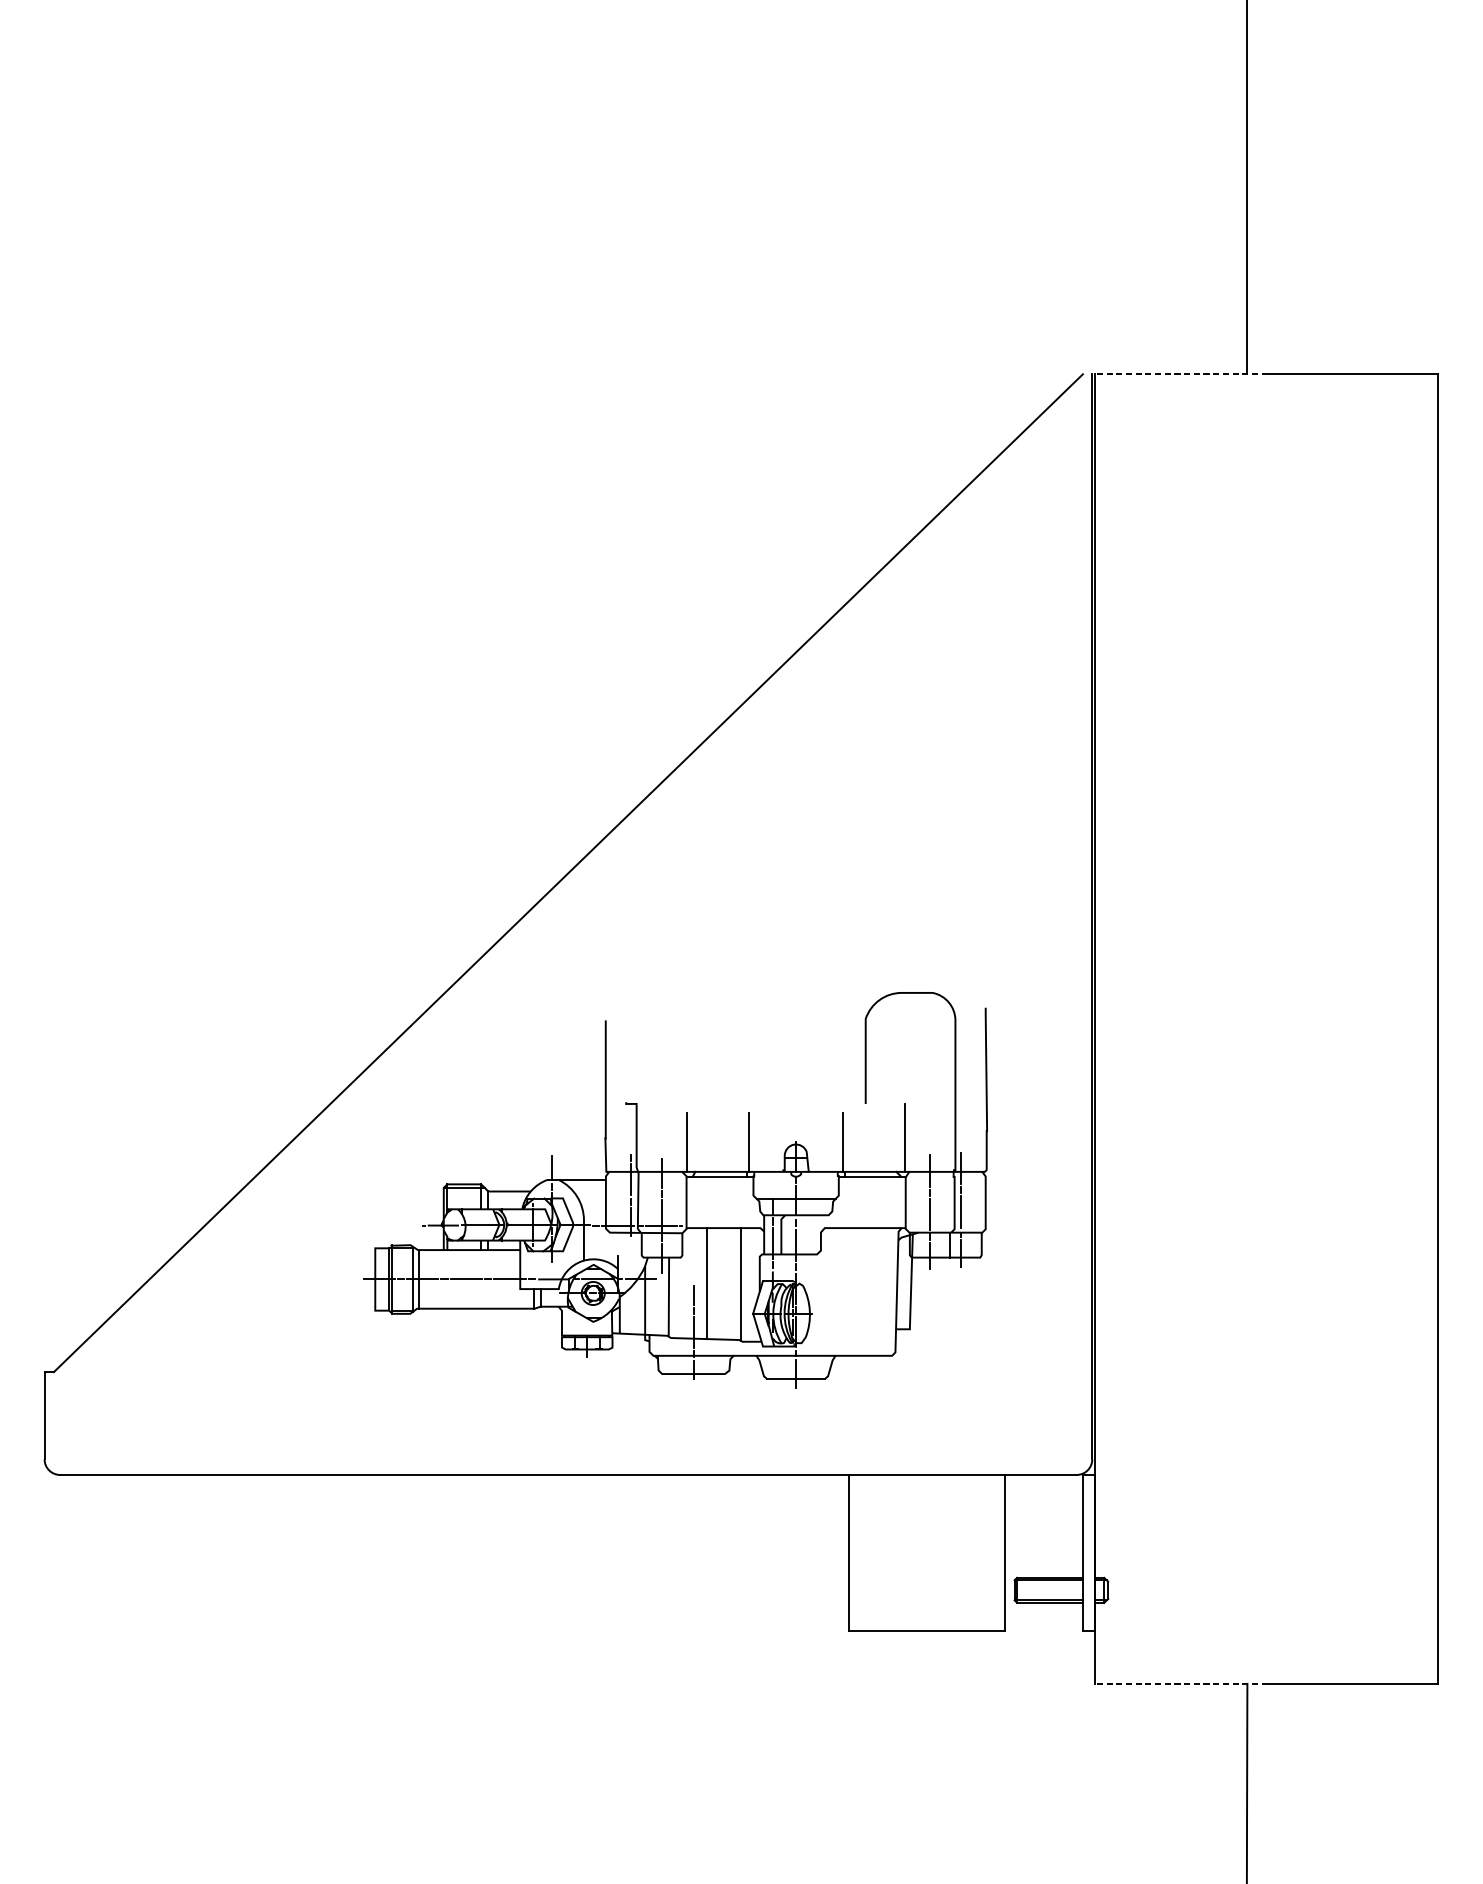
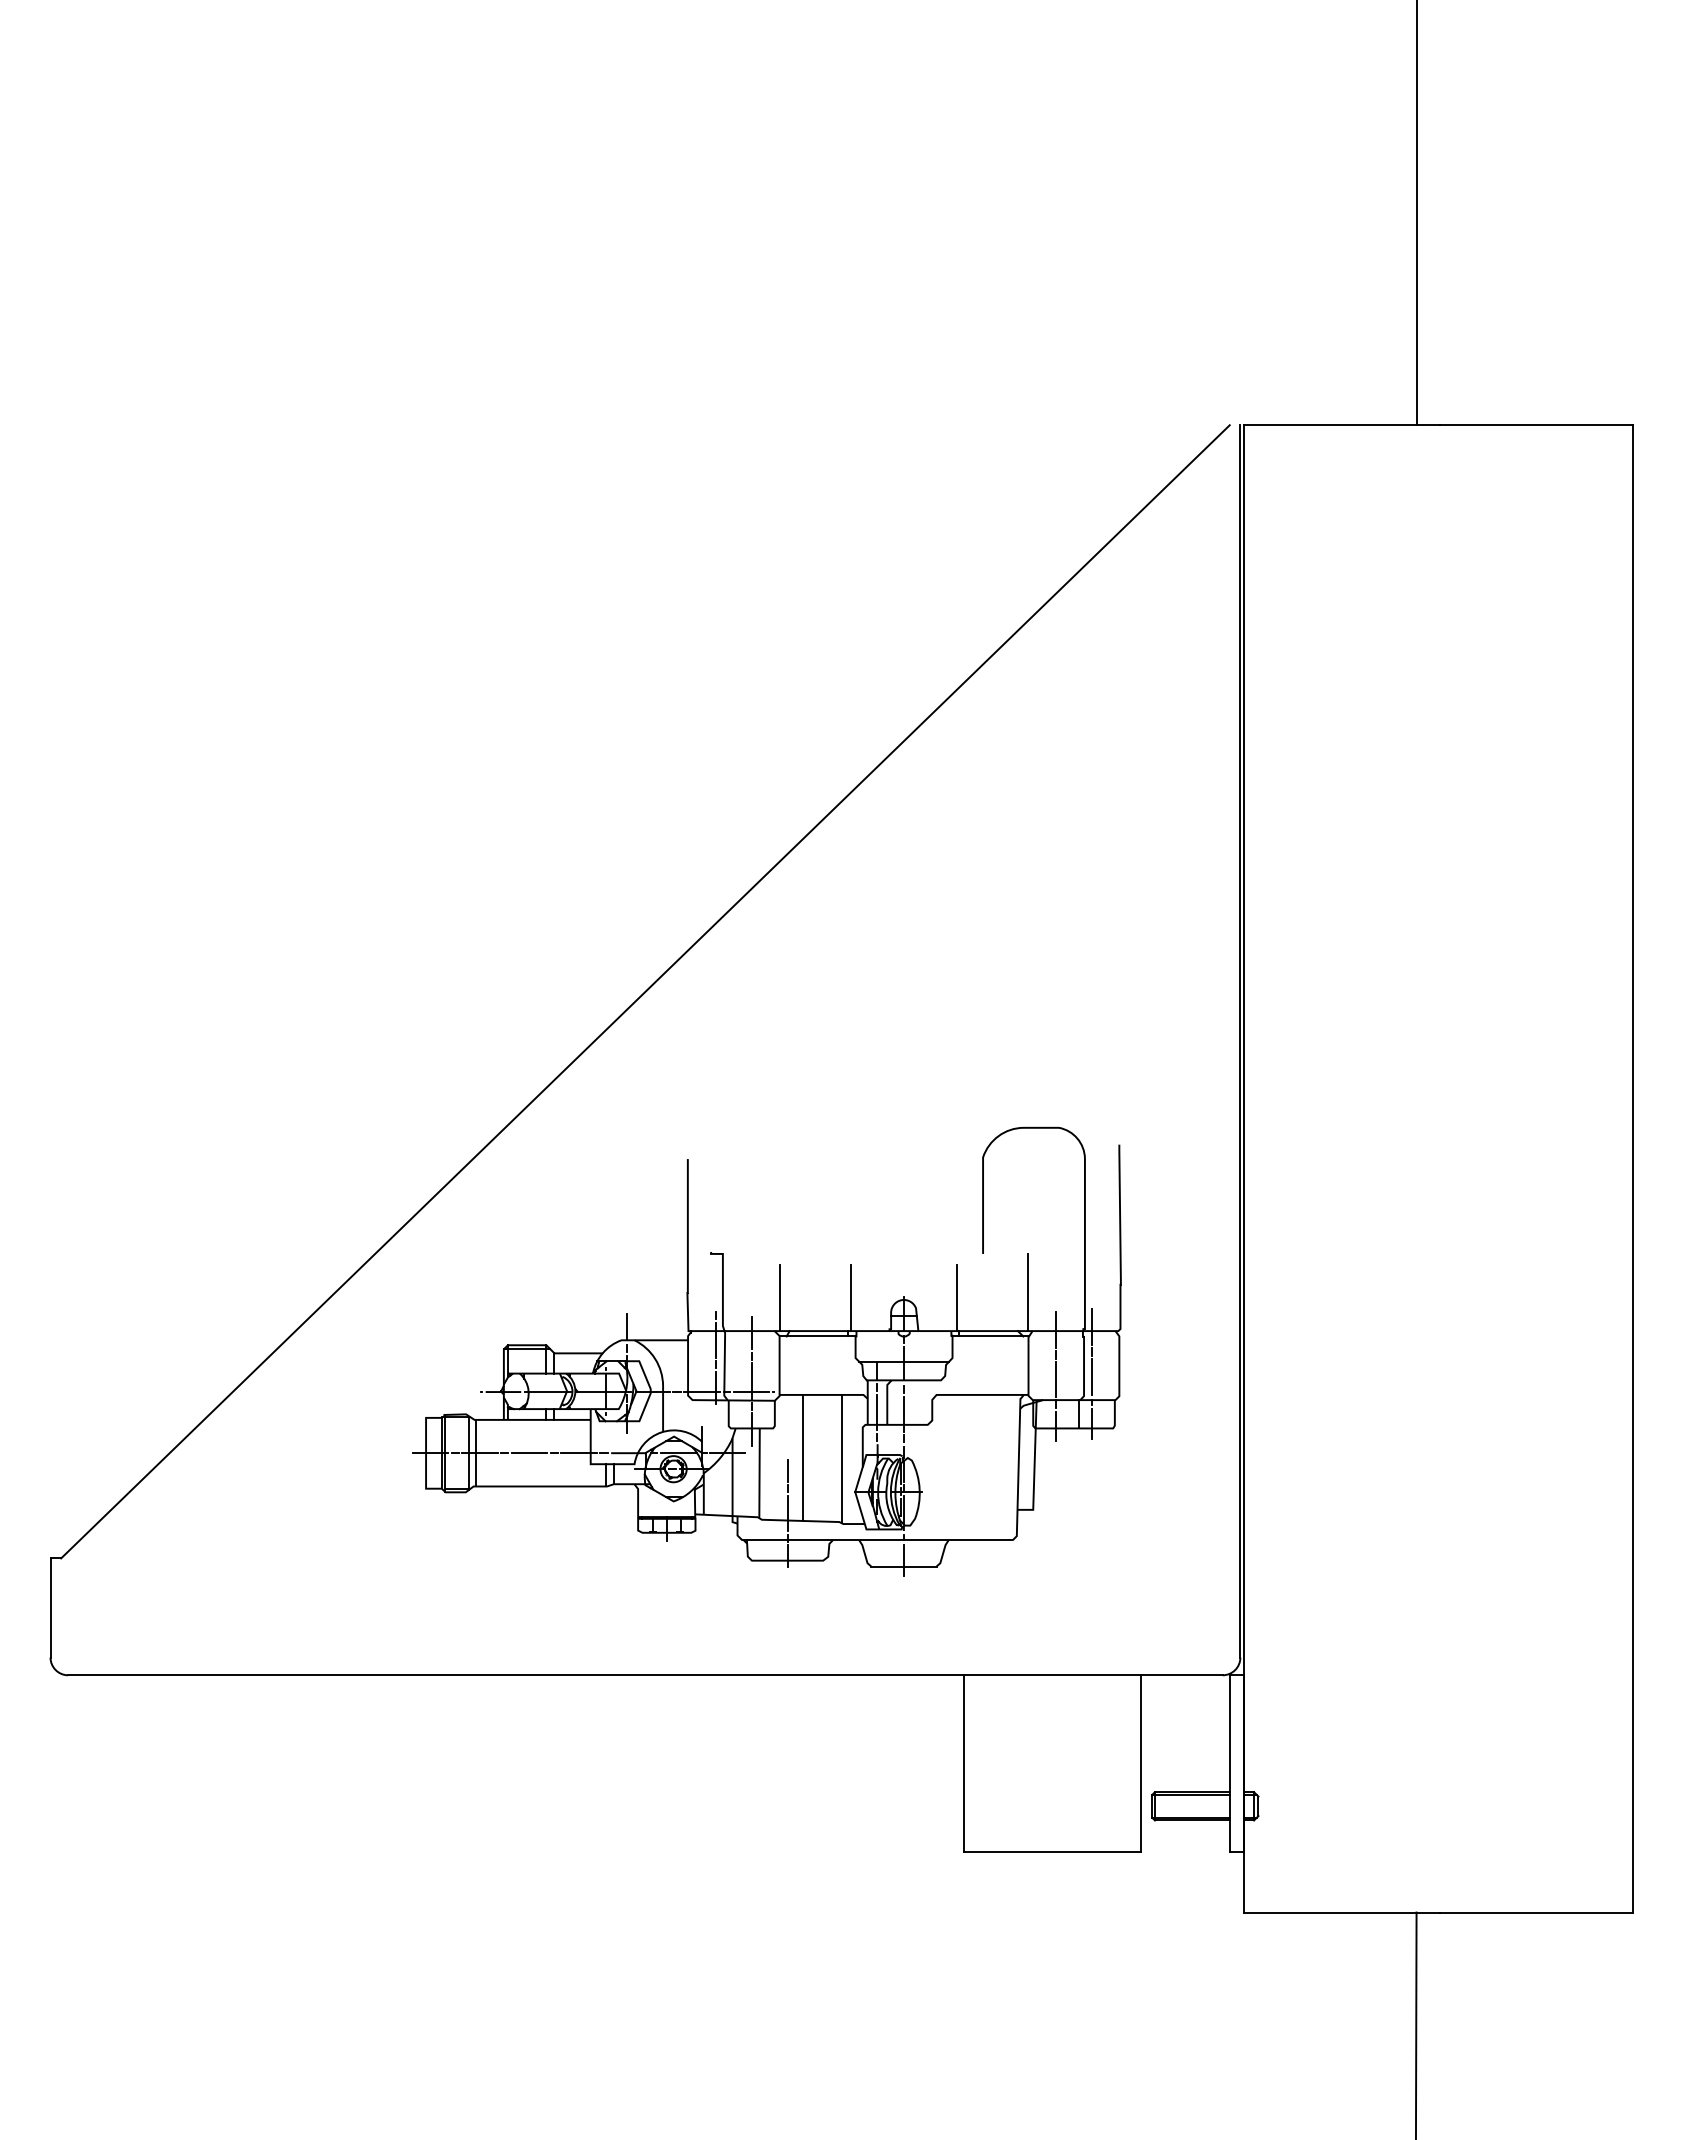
line: (1181, 374) -> (1341, 425), dashed -> solid
line: (1181, 1683) -> (1341, 1912), dashed -> solid

